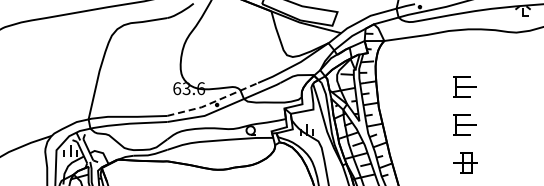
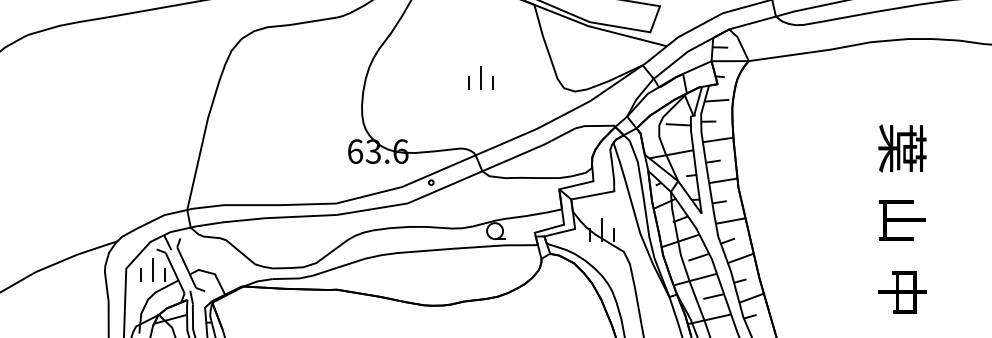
part: (243, 49) -> (481, 77), added
text: (464, 86) -> (901, 147), 山 -> 葉
line: (214, 101) -> (426, 176), dashed -> solid

